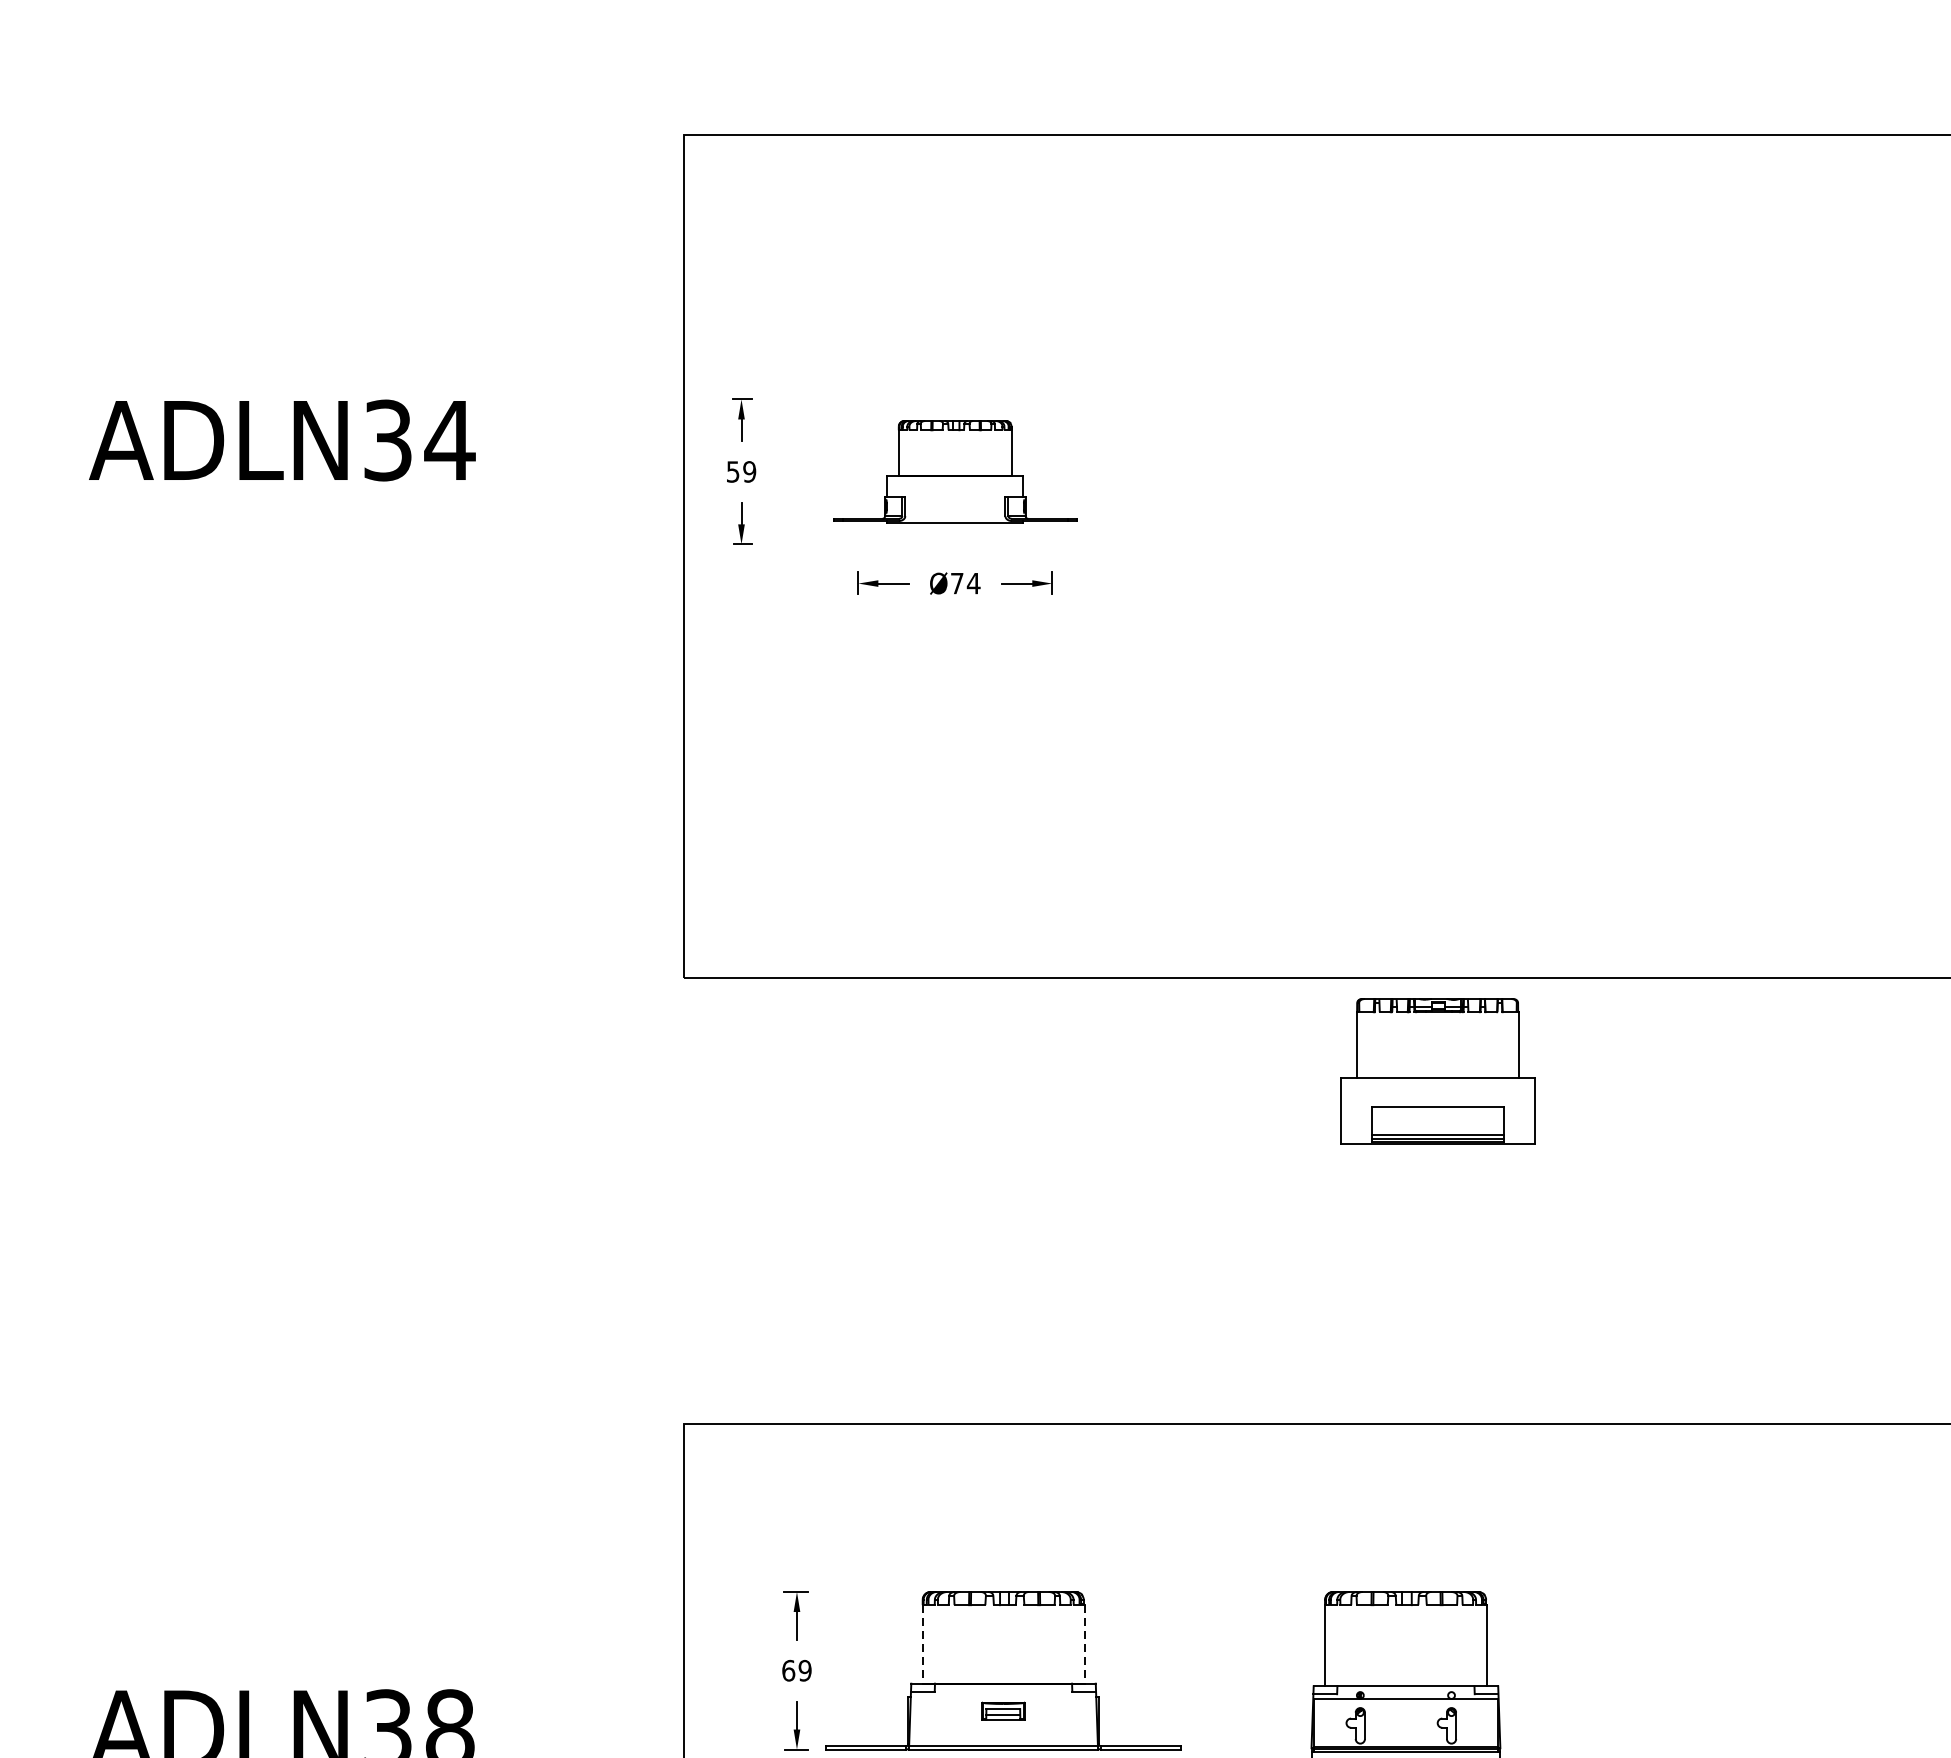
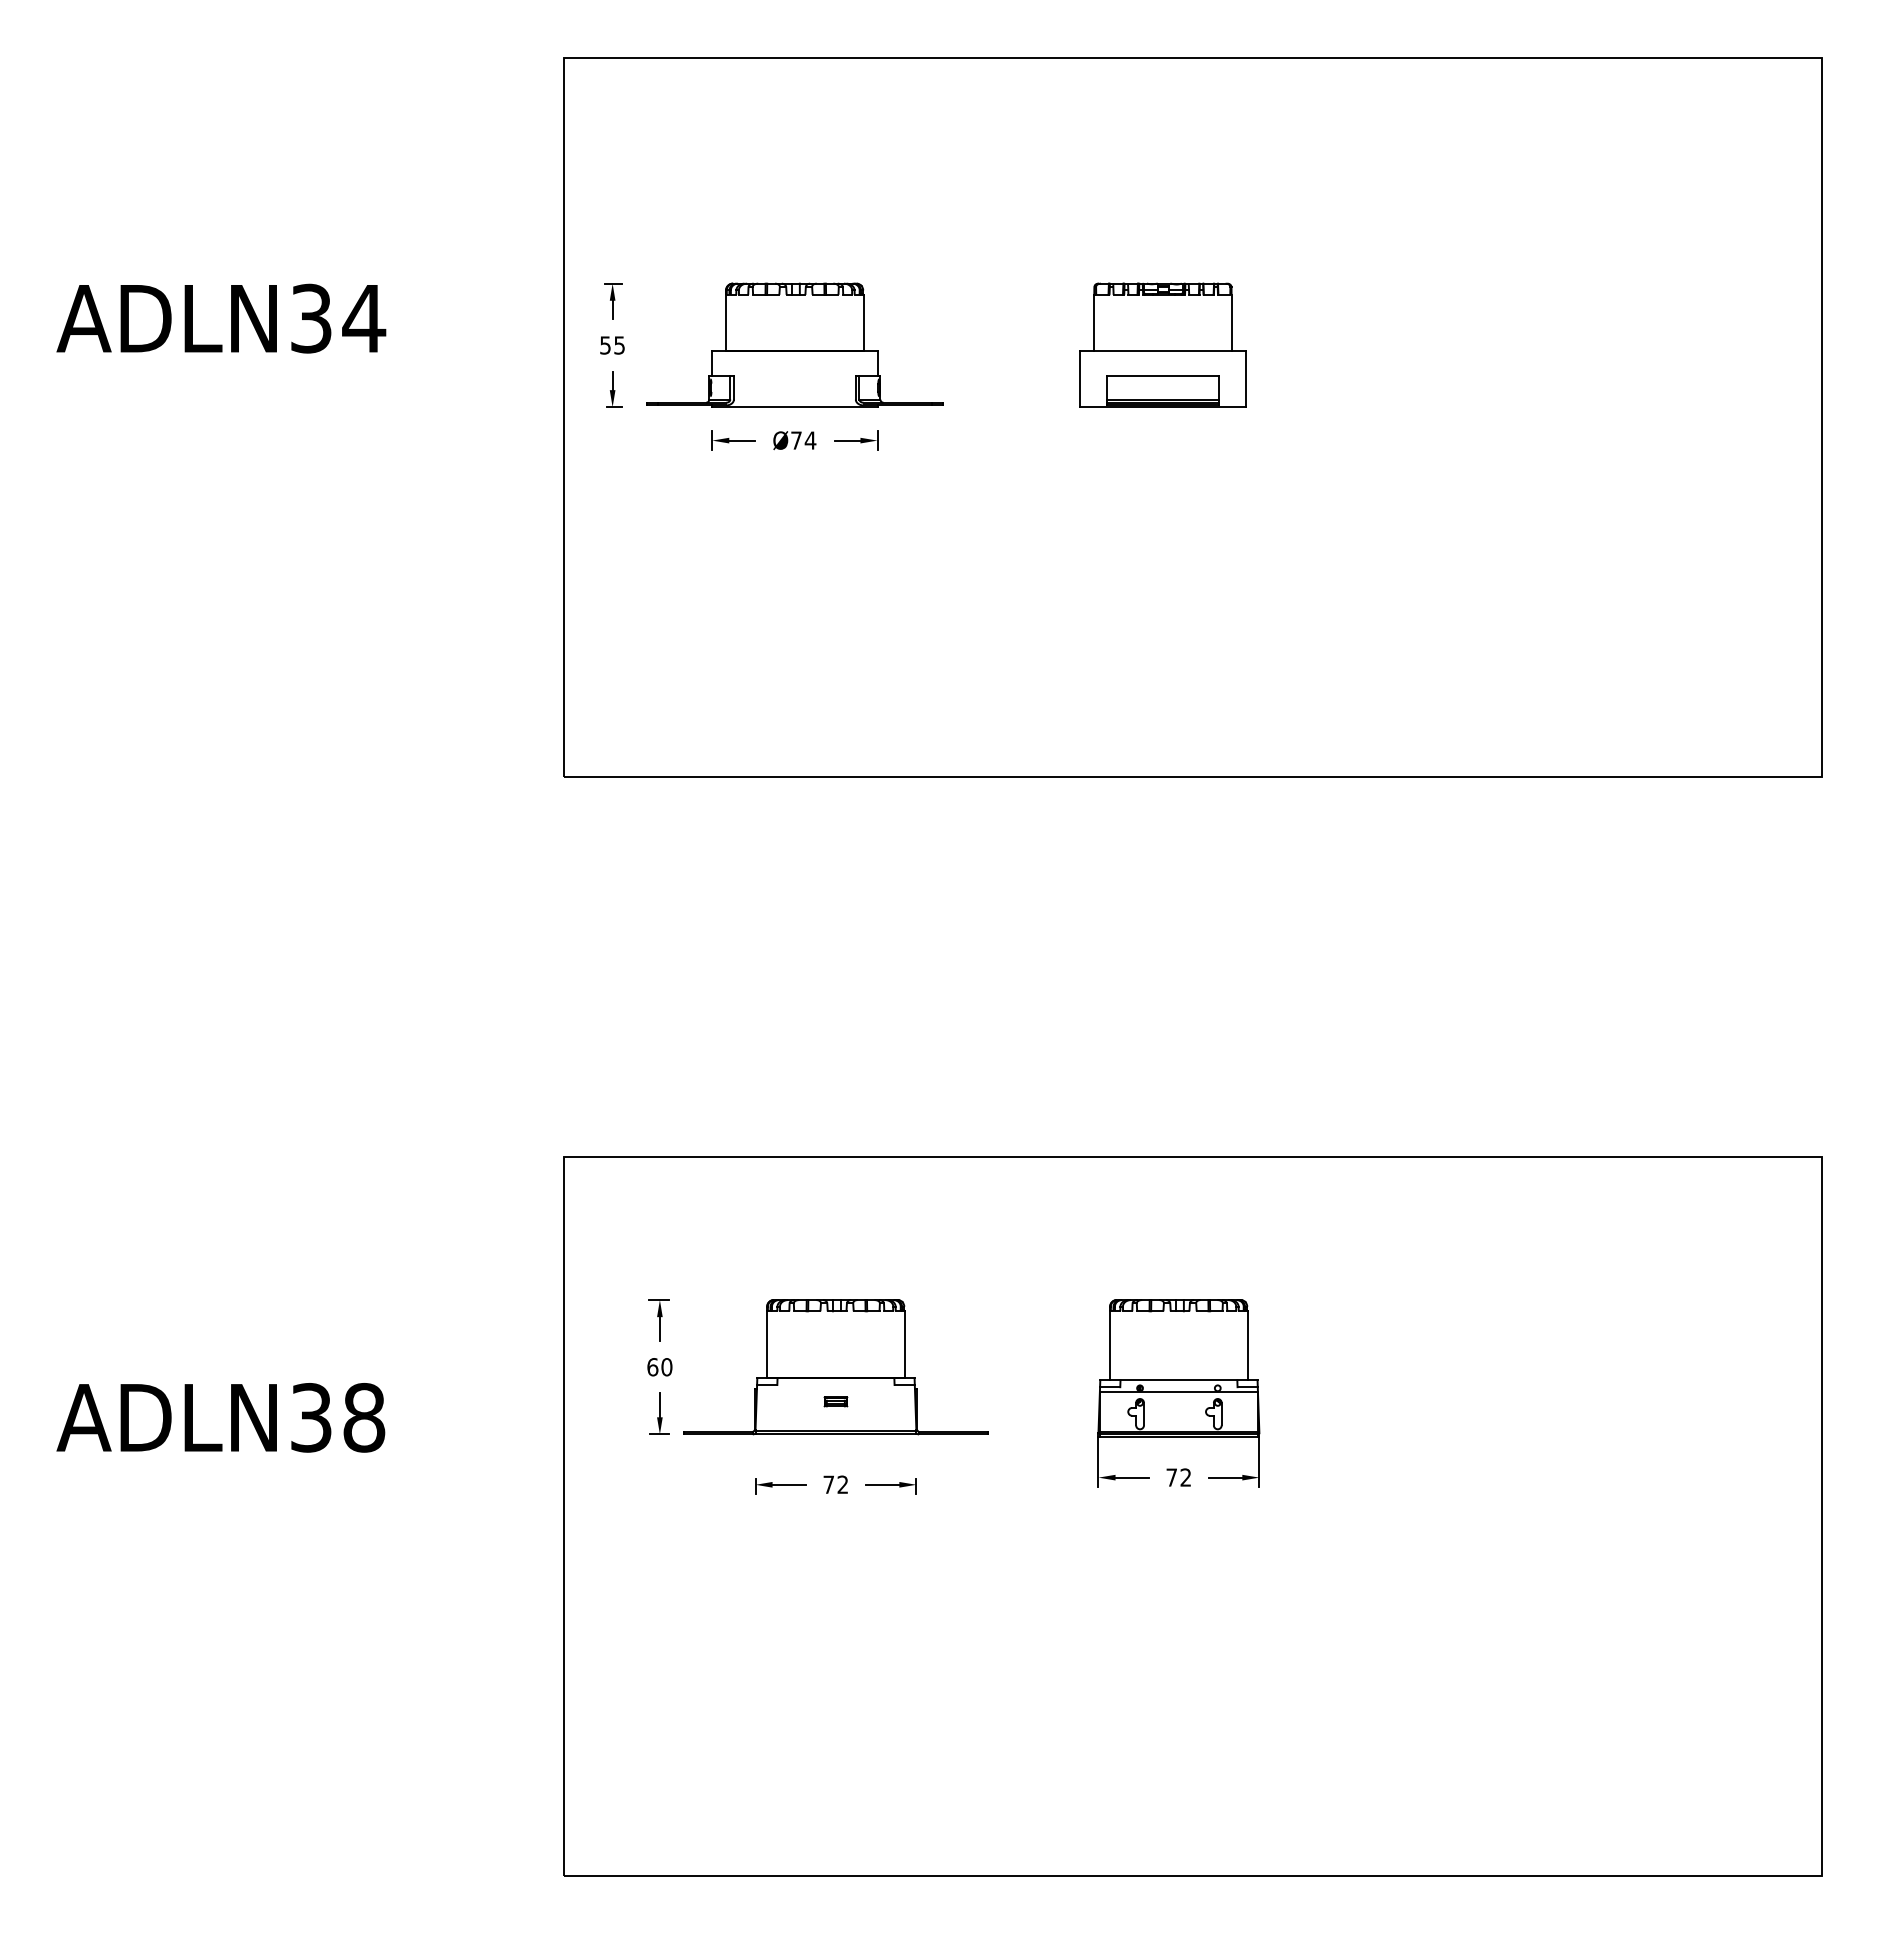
part: (954, 470) -> (794, 344), size x1.43
text: (749, 471) -> (619, 345), 59 -> 55
part: (1437, 1070) -> (1162, 344), moved
line: (922, 1645) -> (766, 1345), dashed -> solid
line: (1085, 1645) -> (905, 1345), dashed -> solid
text: (804, 1671) -> (666, 1367), 69 -> 60
part: (1003, 1710) -> (835, 1401), size x0.62

